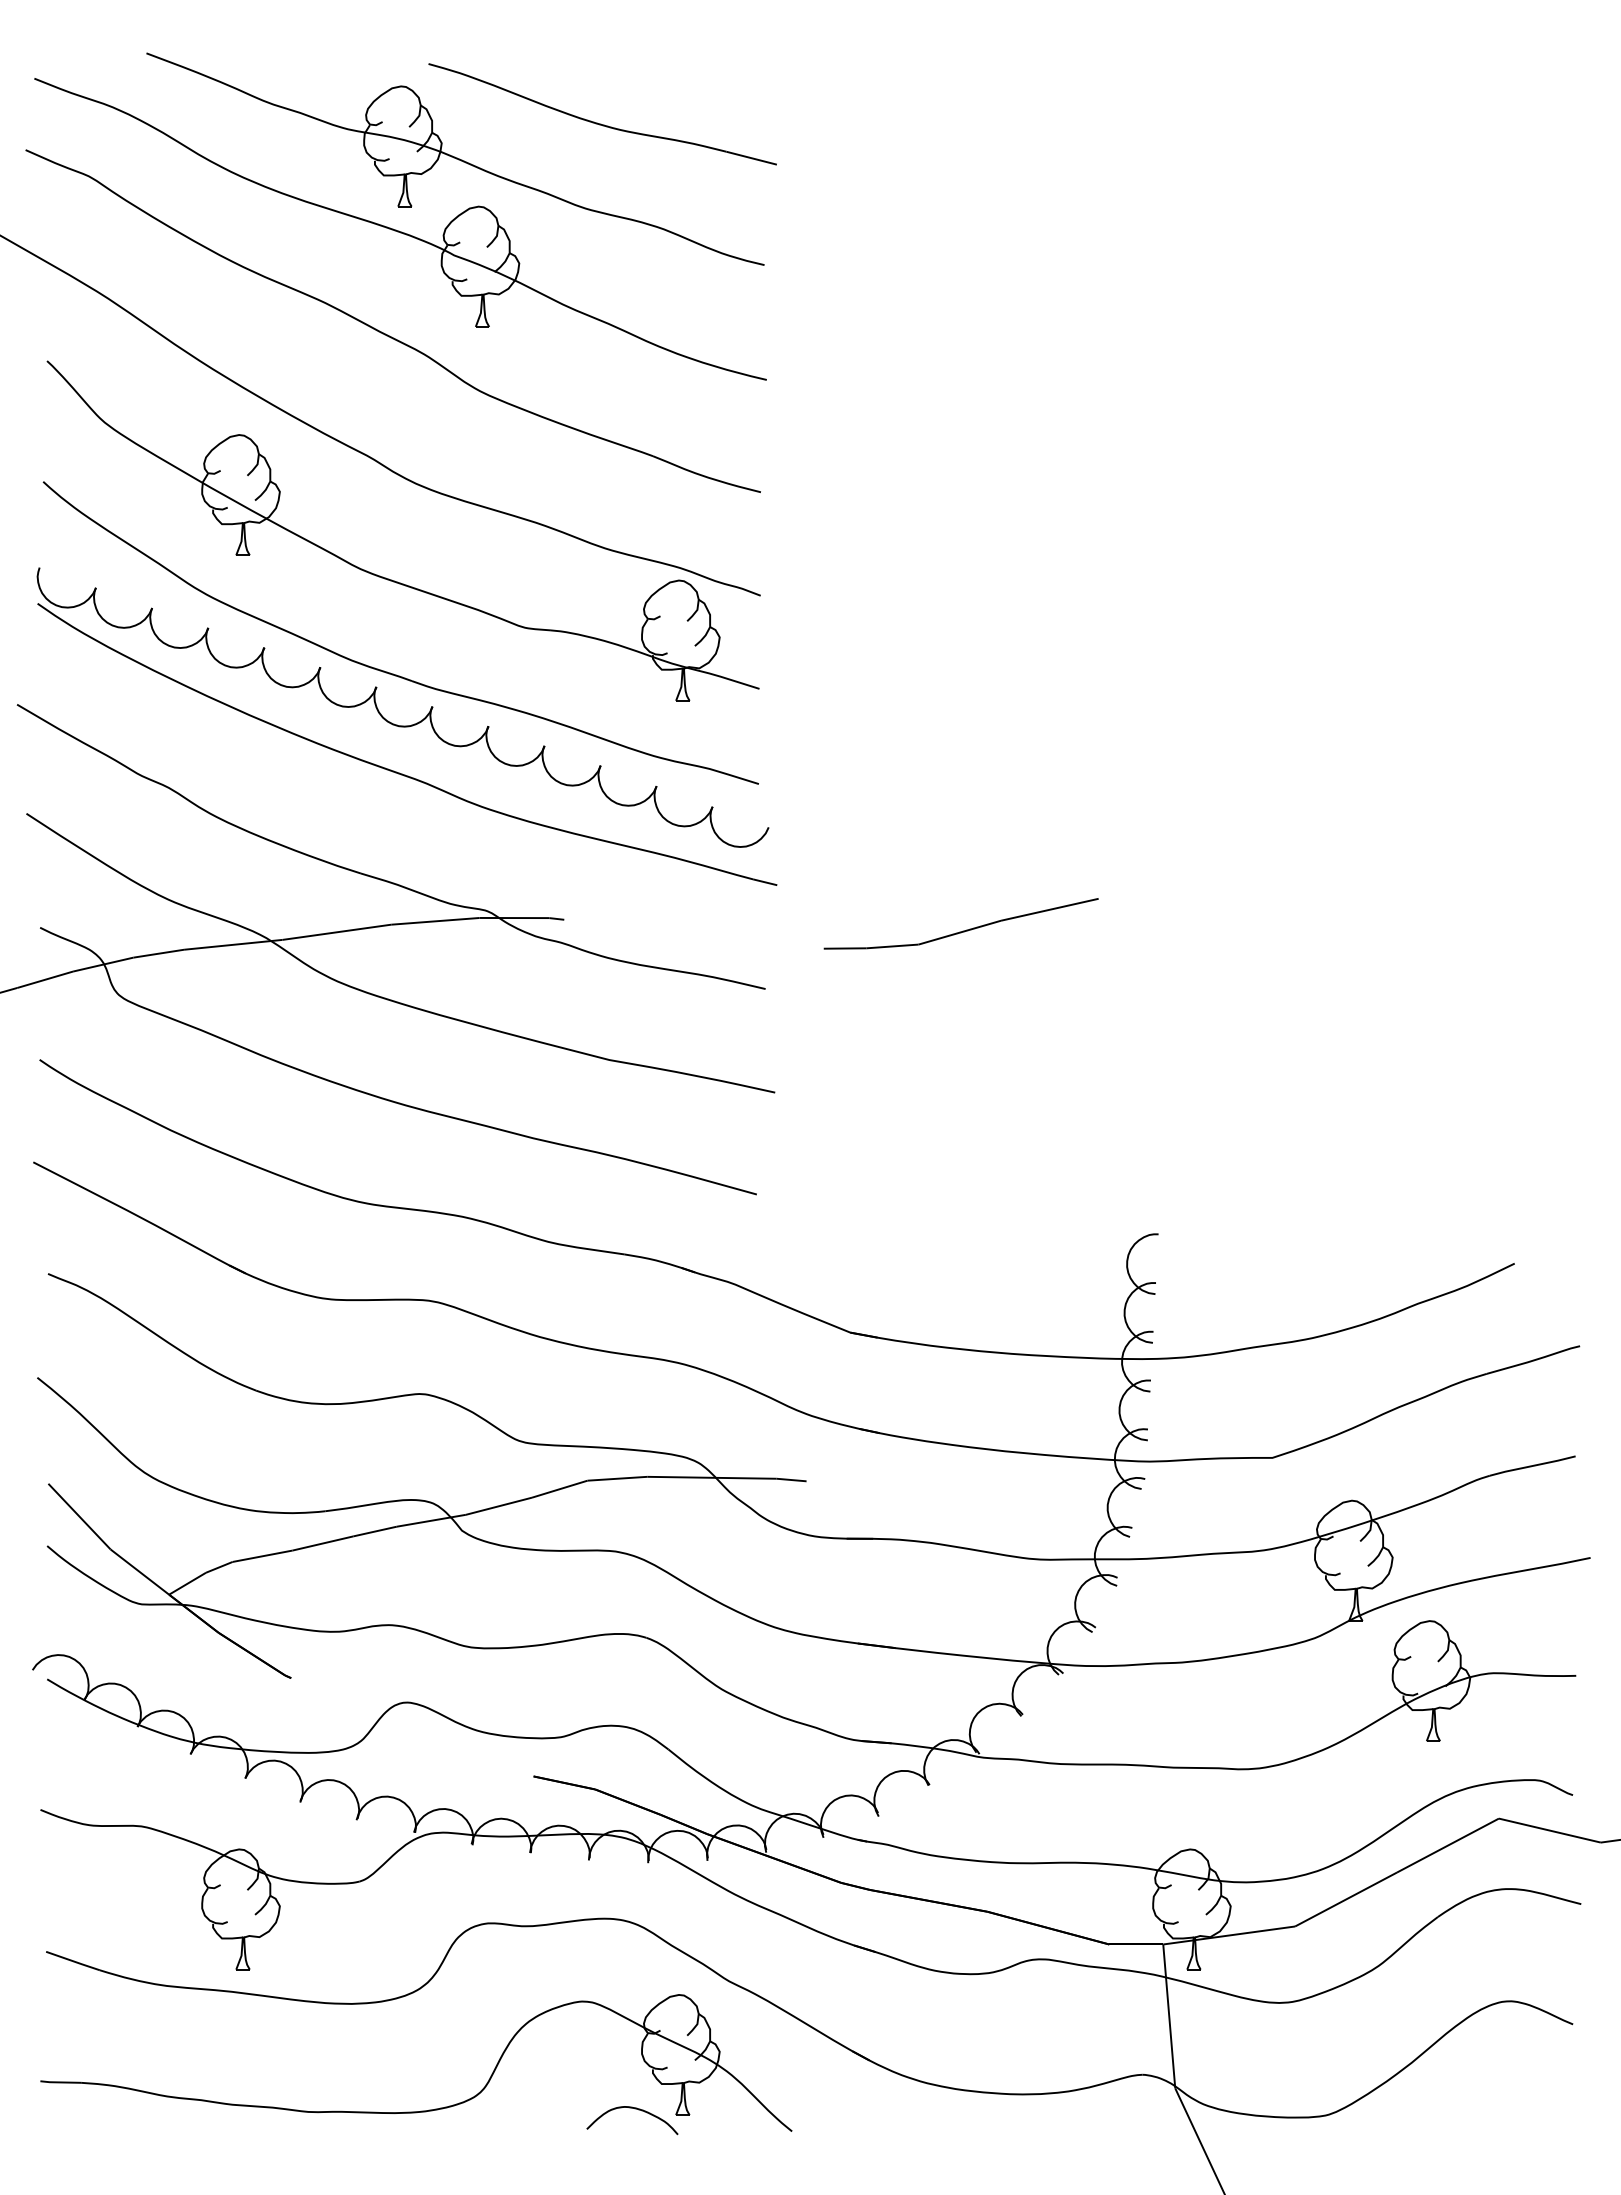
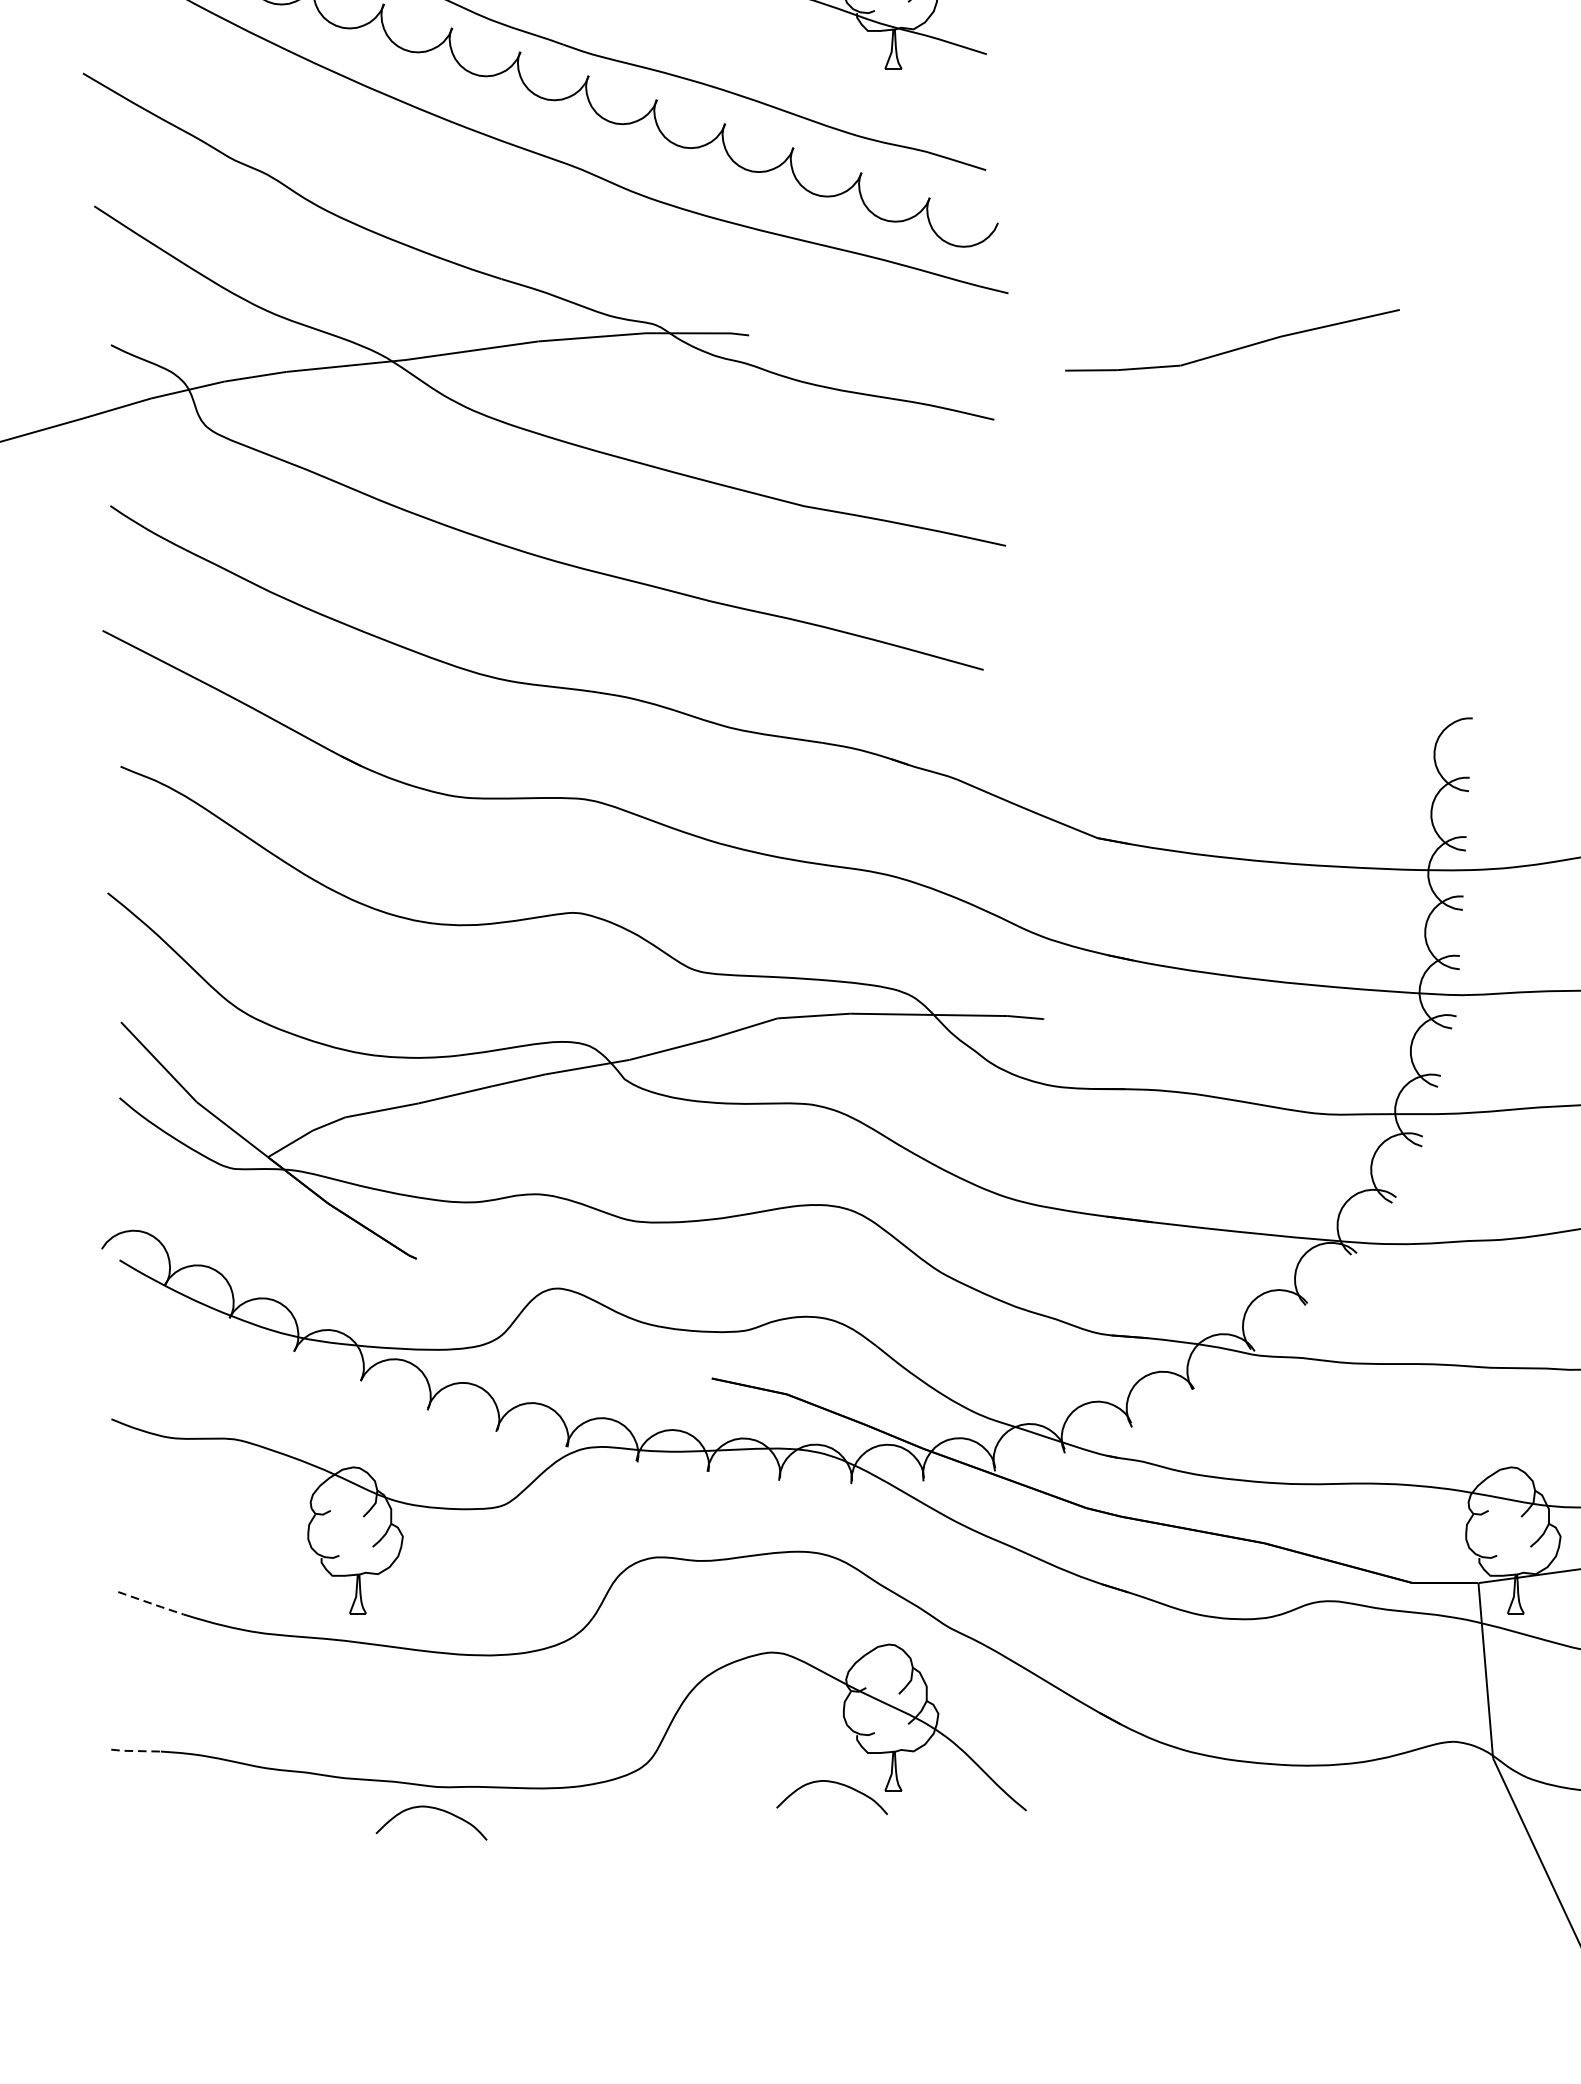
line: (73, 1961) -> (151, 1603), solid -> dashed
line: (60, 2082) -> (135, 1751), solid -> dashed
curve: (306, 2130) -> (435, 1809), added

